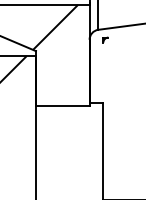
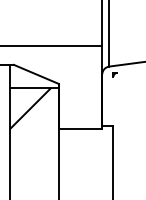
hatch: (55, 27) -> (74, 64), removed

